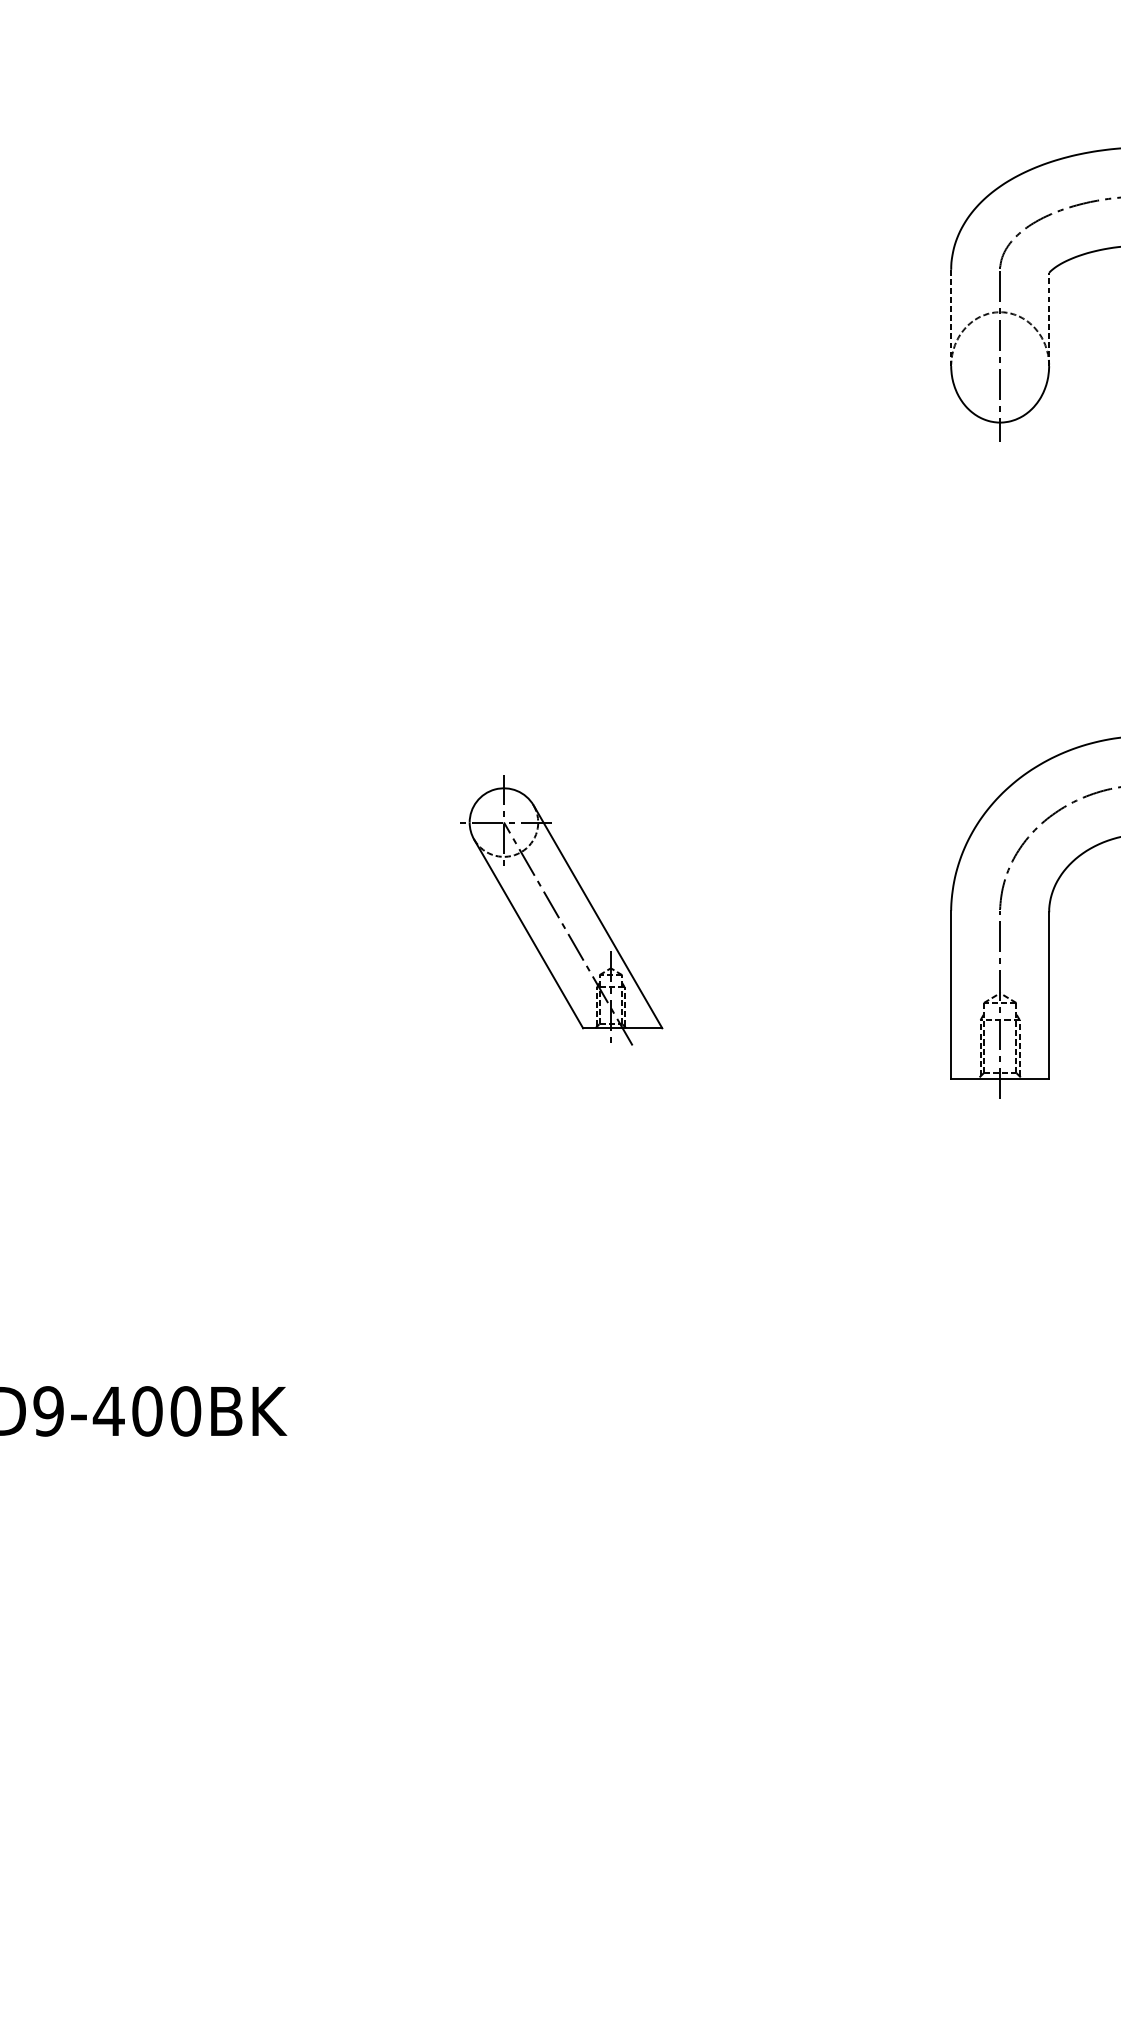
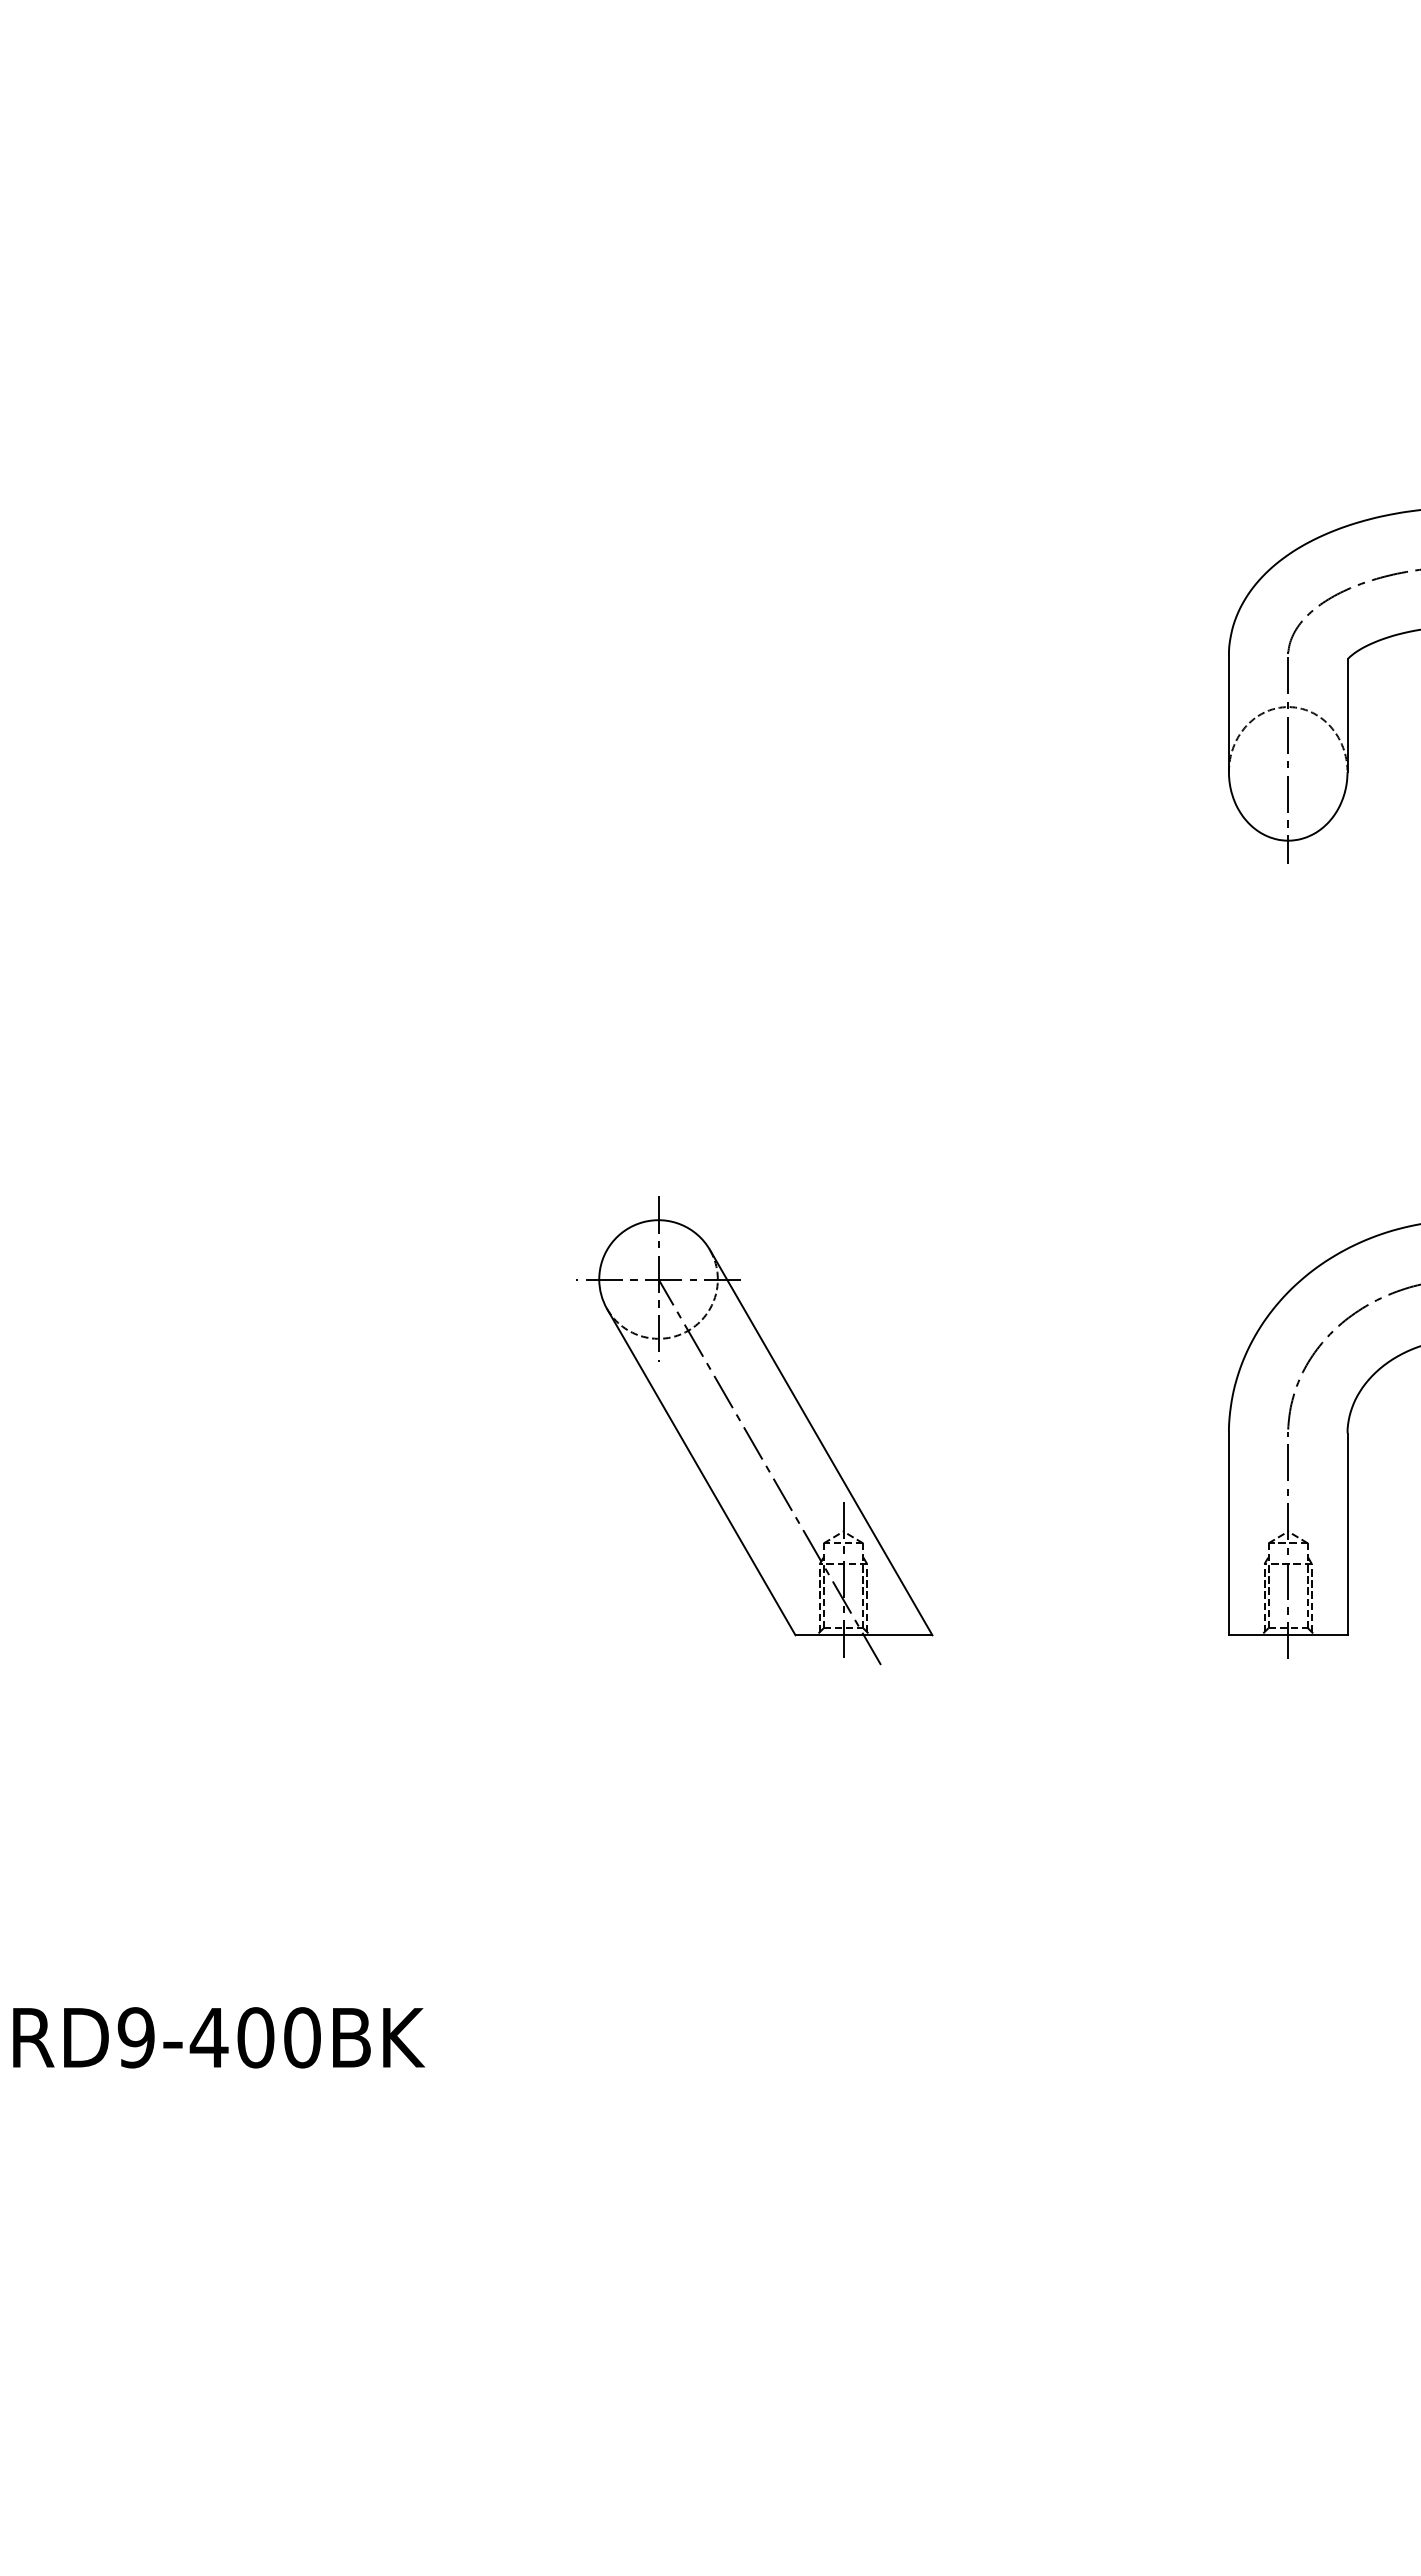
line: (950, 318) -> (1228, 714), dashed -> solid
line: (1049, 319) -> (1347, 715), dashed -> solid
part: (559, 909) -> (754, 1430), size x1.43

